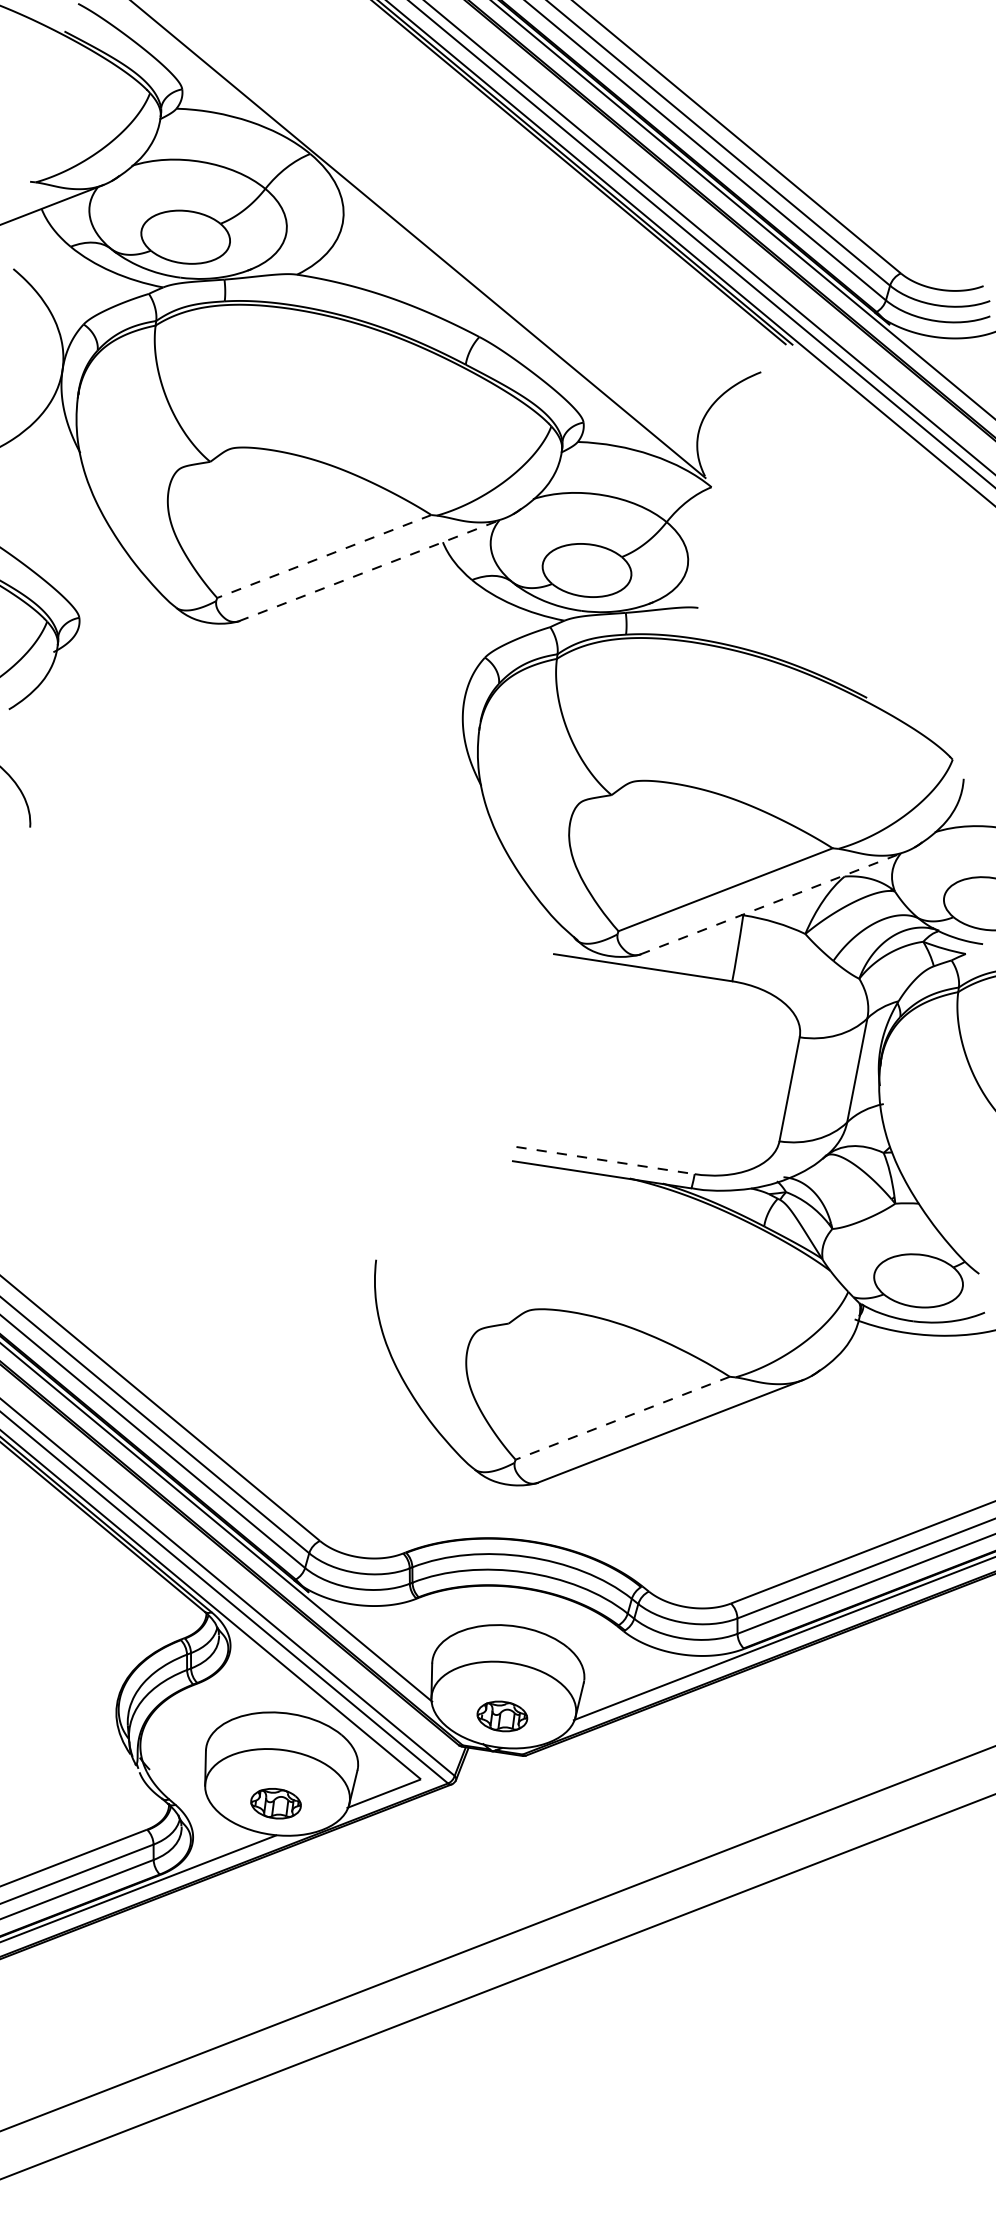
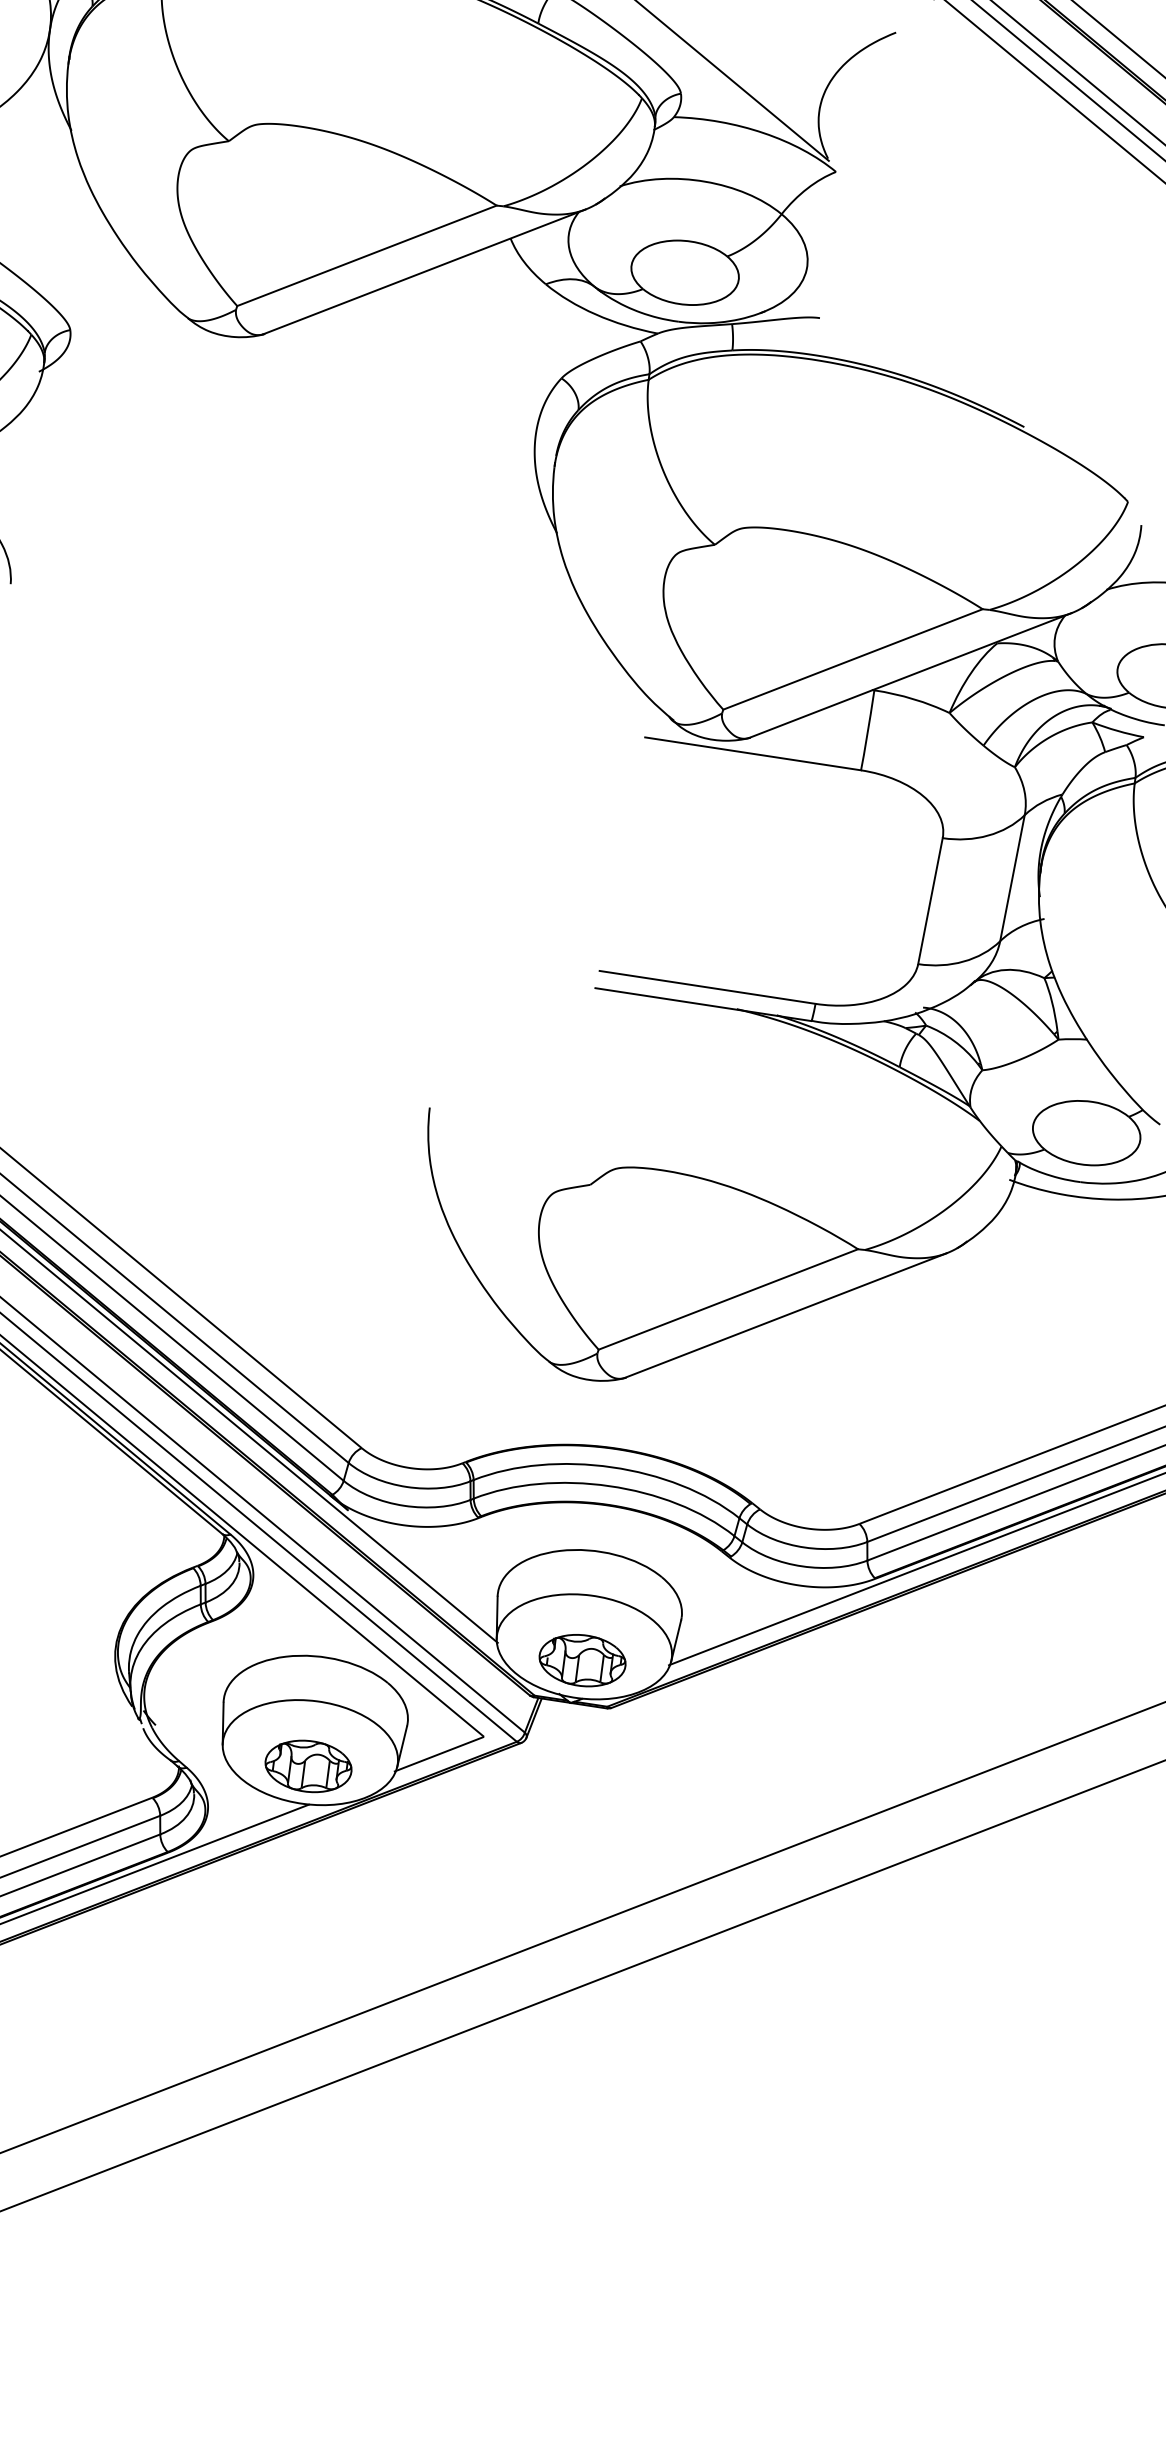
line: (324, 556) -> (367, 255), dashed -> solid
line: (371, 569) -> (424, 271), dashed -> solid
line: (773, 902) -> (910, 674), dashed -> solid
line: (606, 1160) -> (708, 987), dashed -> solid
line: (622, 1418) -> (728, 1299), dashed -> solid
part: (502, 1716) -> (582, 1660), size x1.43
part: (275, 1803) -> (307, 1766), size x1.43

